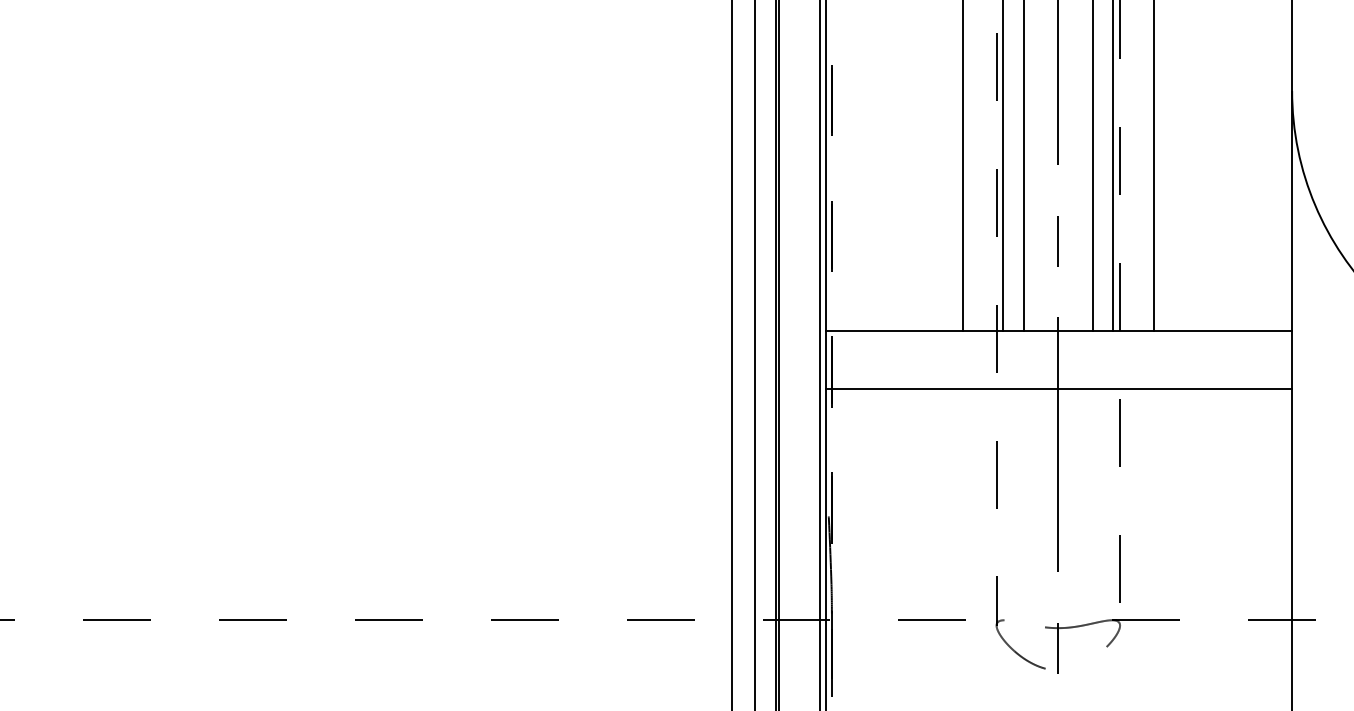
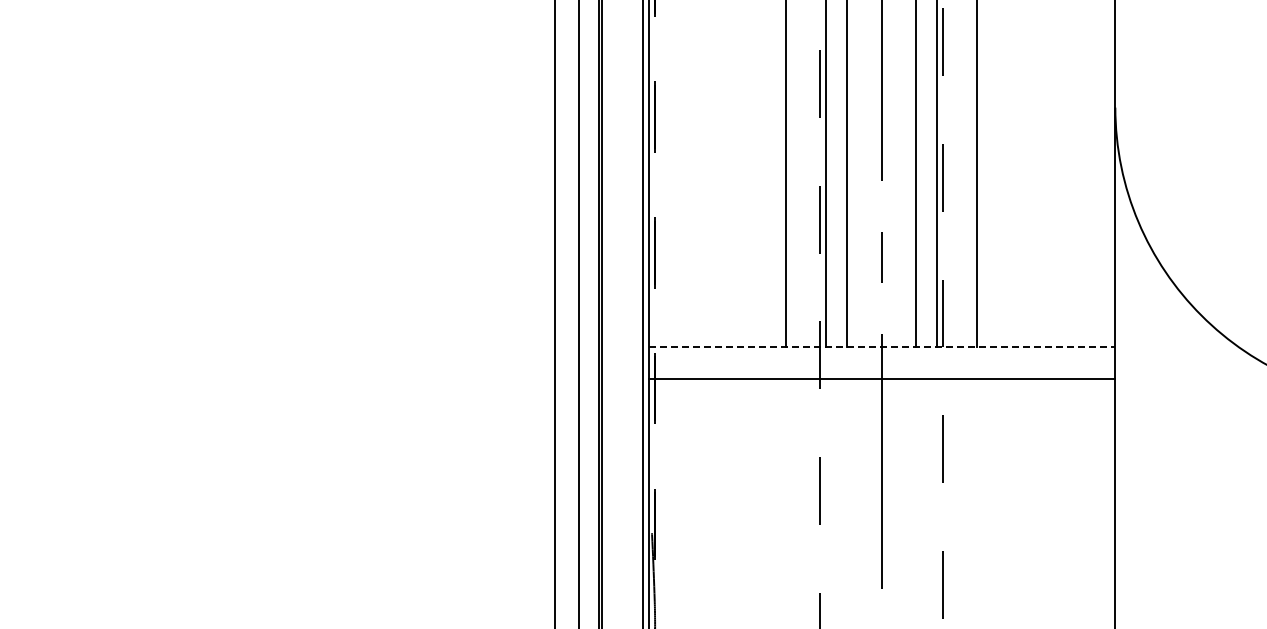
line: (1059, 330) -> (882, 347), solid -> dashed
line: (1059, 389) -> (882, 379), moved

